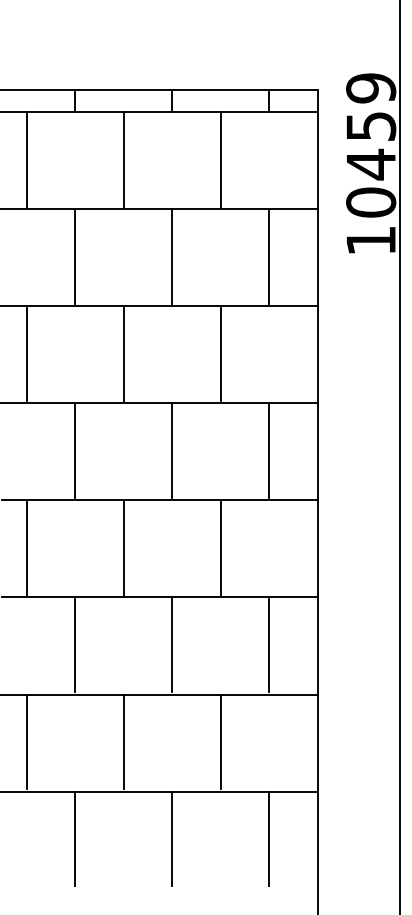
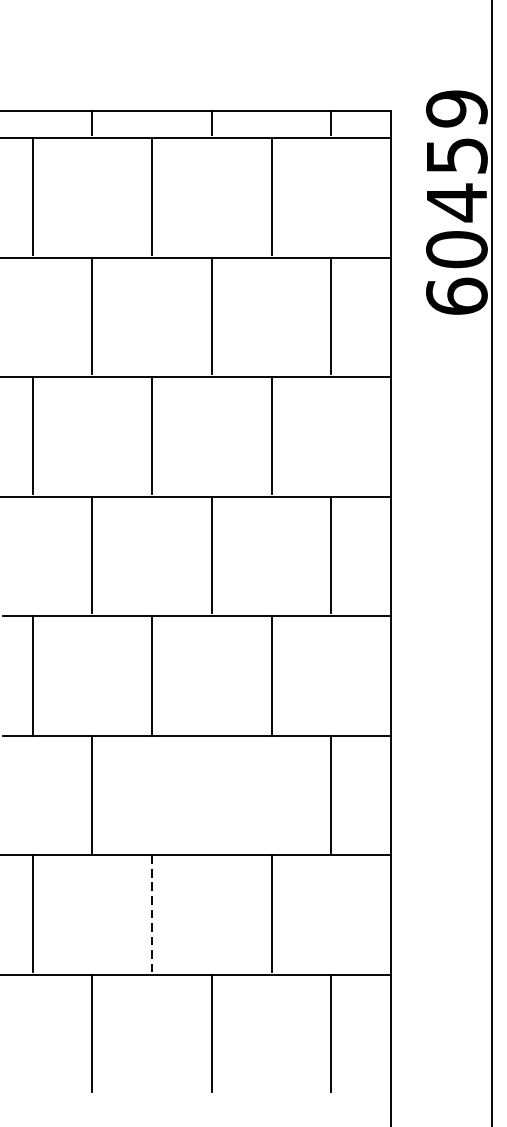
text: (371, 240) -> (457, 296), 10459 -> 60459
line: (172, 644) -> (212, 793), removed
line: (123, 742) -> (151, 914), solid -> dashed

